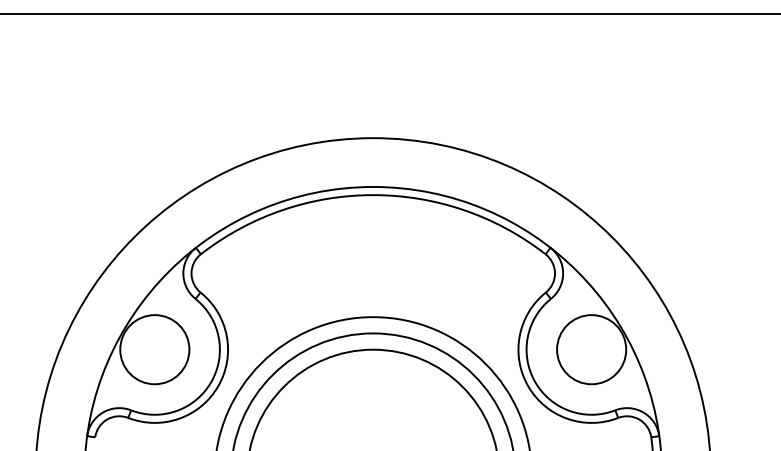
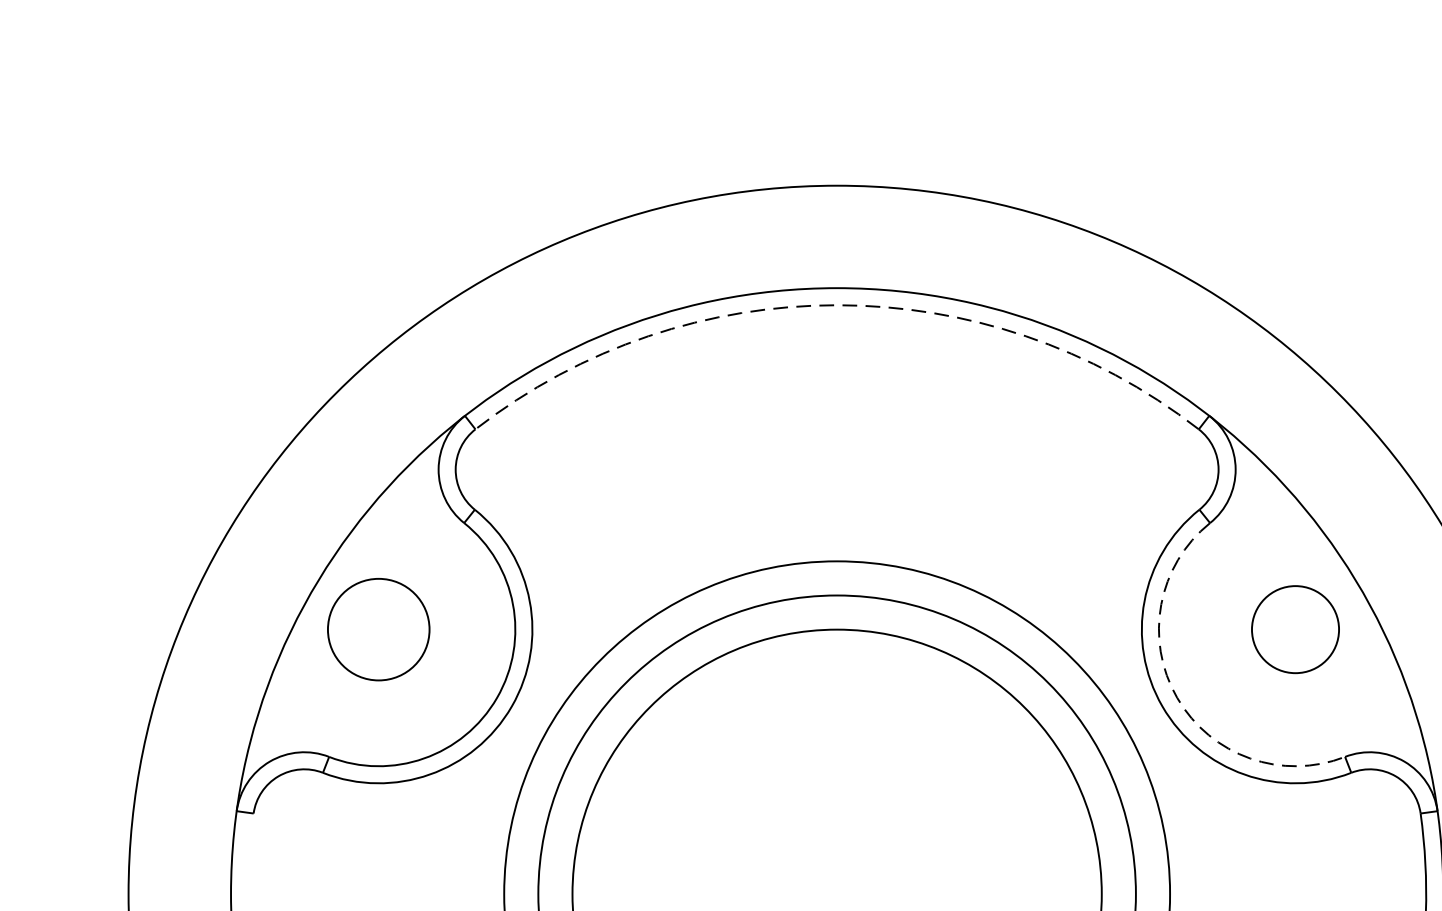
arc: (373, 195) -> (837, 306), solid -> dashed
circle: (154, 349) -> (378, 629), size x0.7
circle: (591, 349) -> (1295, 629), size x0.6
arc: (535, 382) -> (1177, 698), solid -> dashed

